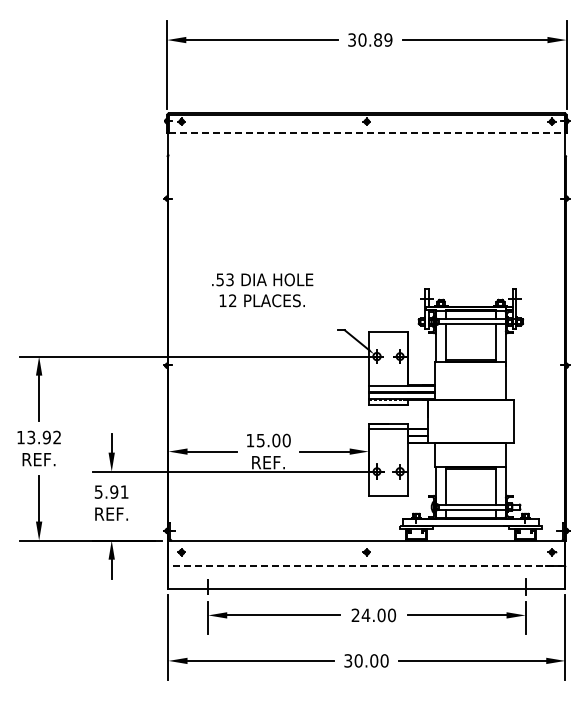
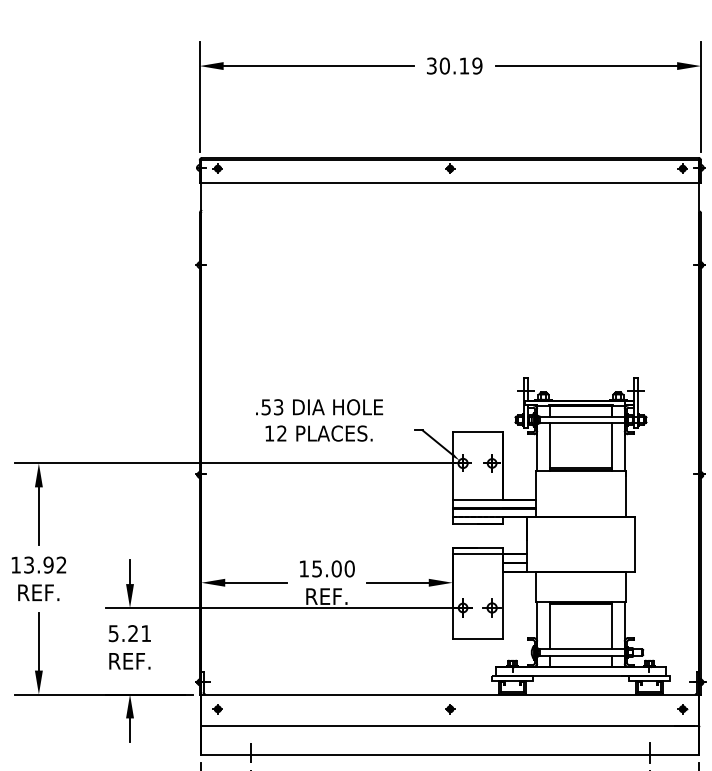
text: (378, 39) -> (464, 65), 30.89 -> 30.19
line: (367, 133) -> (451, 183), dashed -> solid
text: (262, 290) -> (319, 420), moved
text: (114, 491) -> (133, 632), 5.91 -> 5.21
line: (366, 565) -> (449, 725), dashed -> solid

